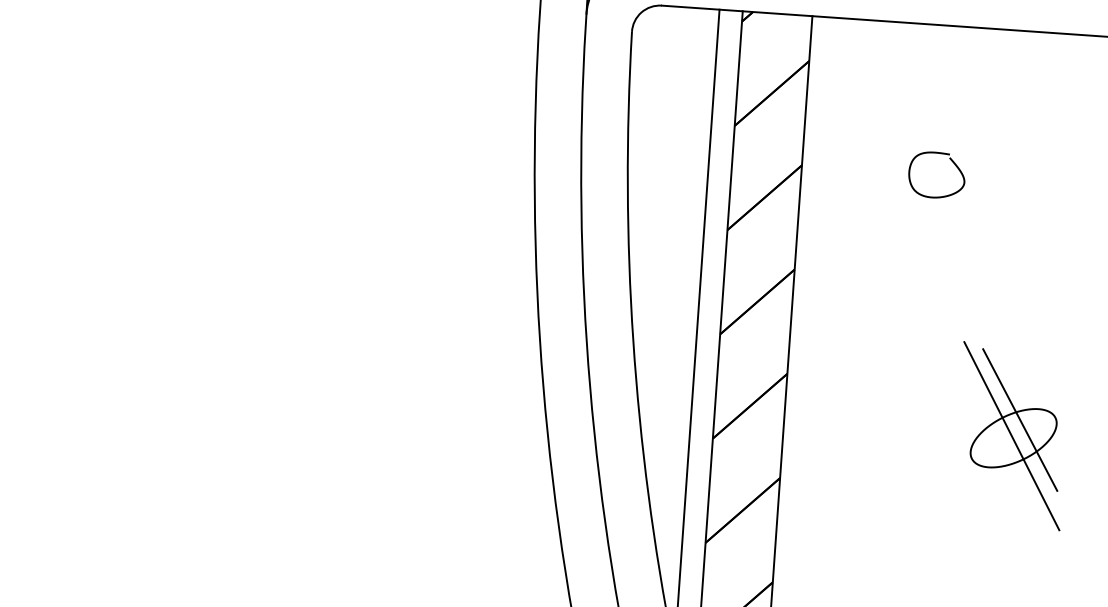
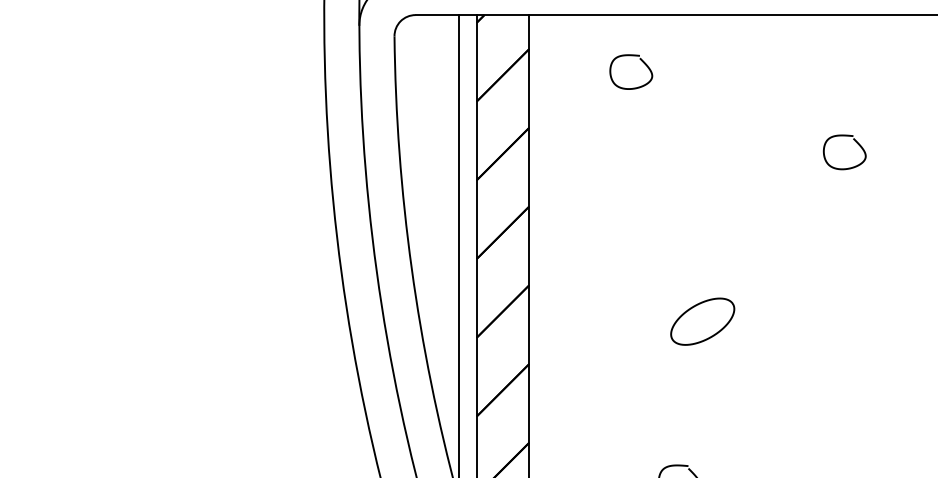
curve: (951, 162) -> (641, 61), moved
line: (1019, 419) -> (706, 307), removed
line: (1010, 436) -> (700, 320), removed

